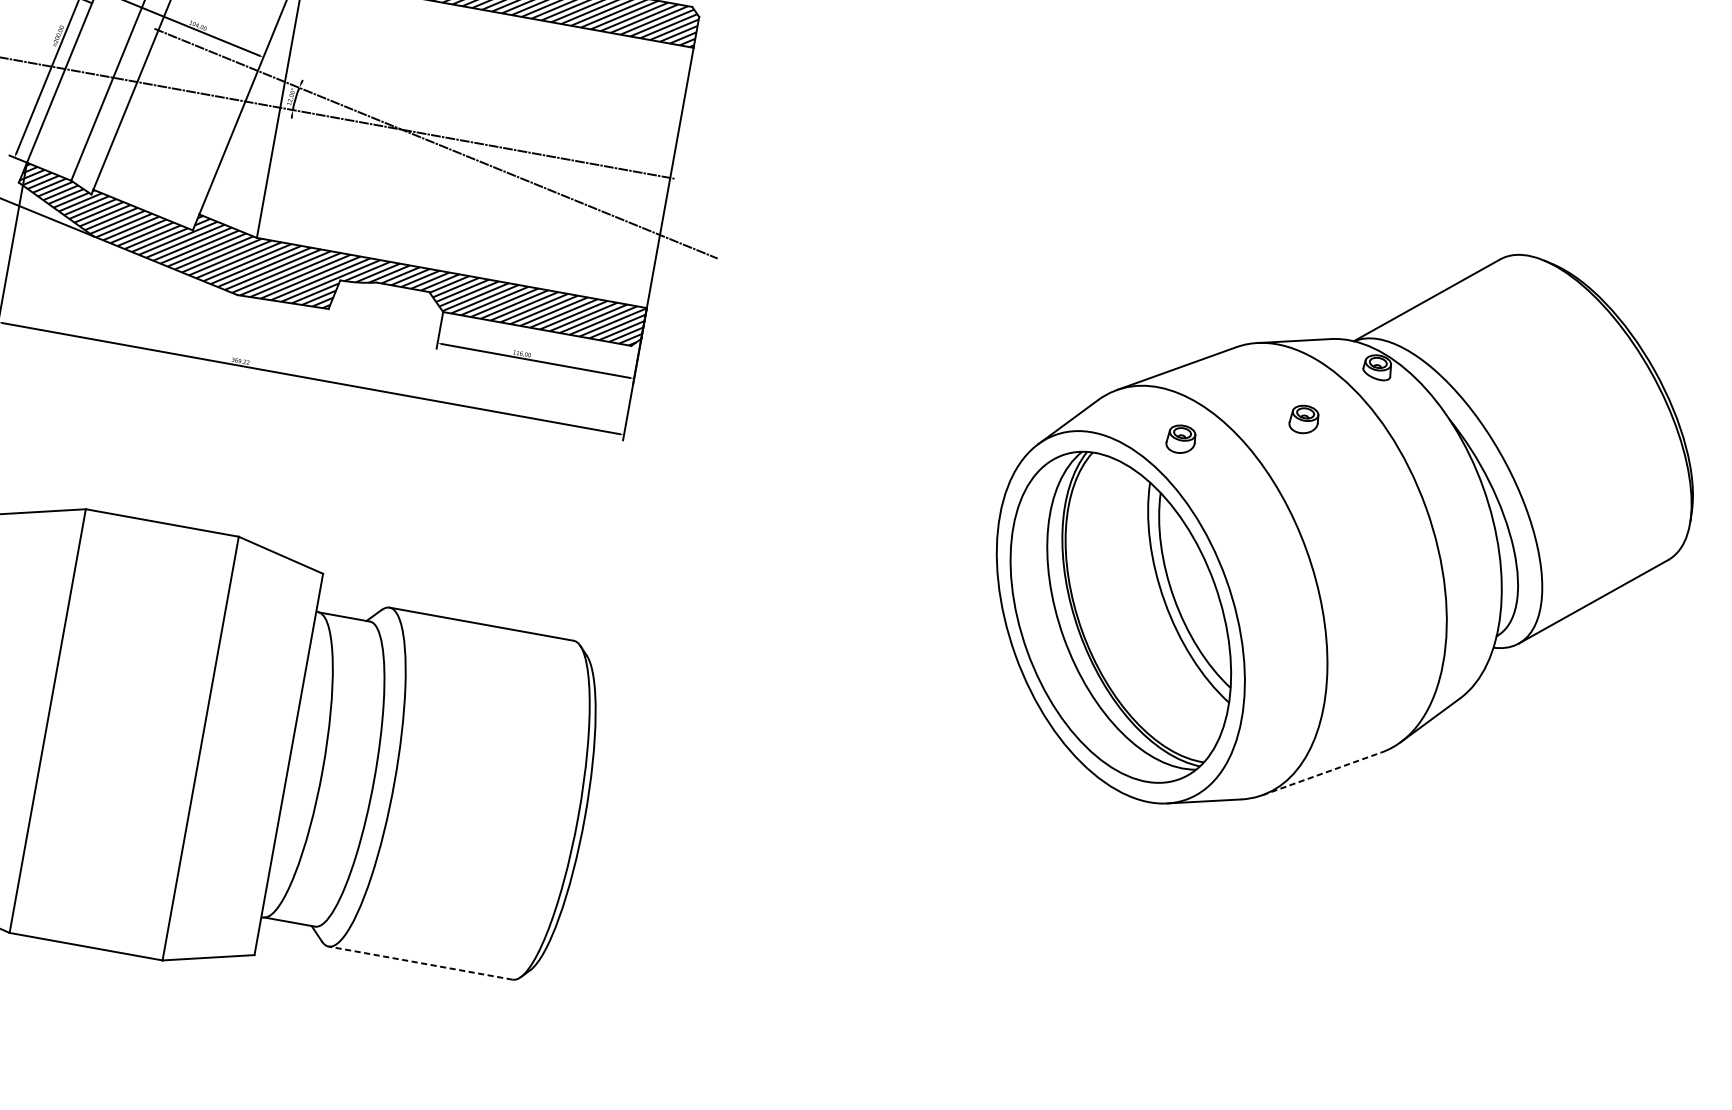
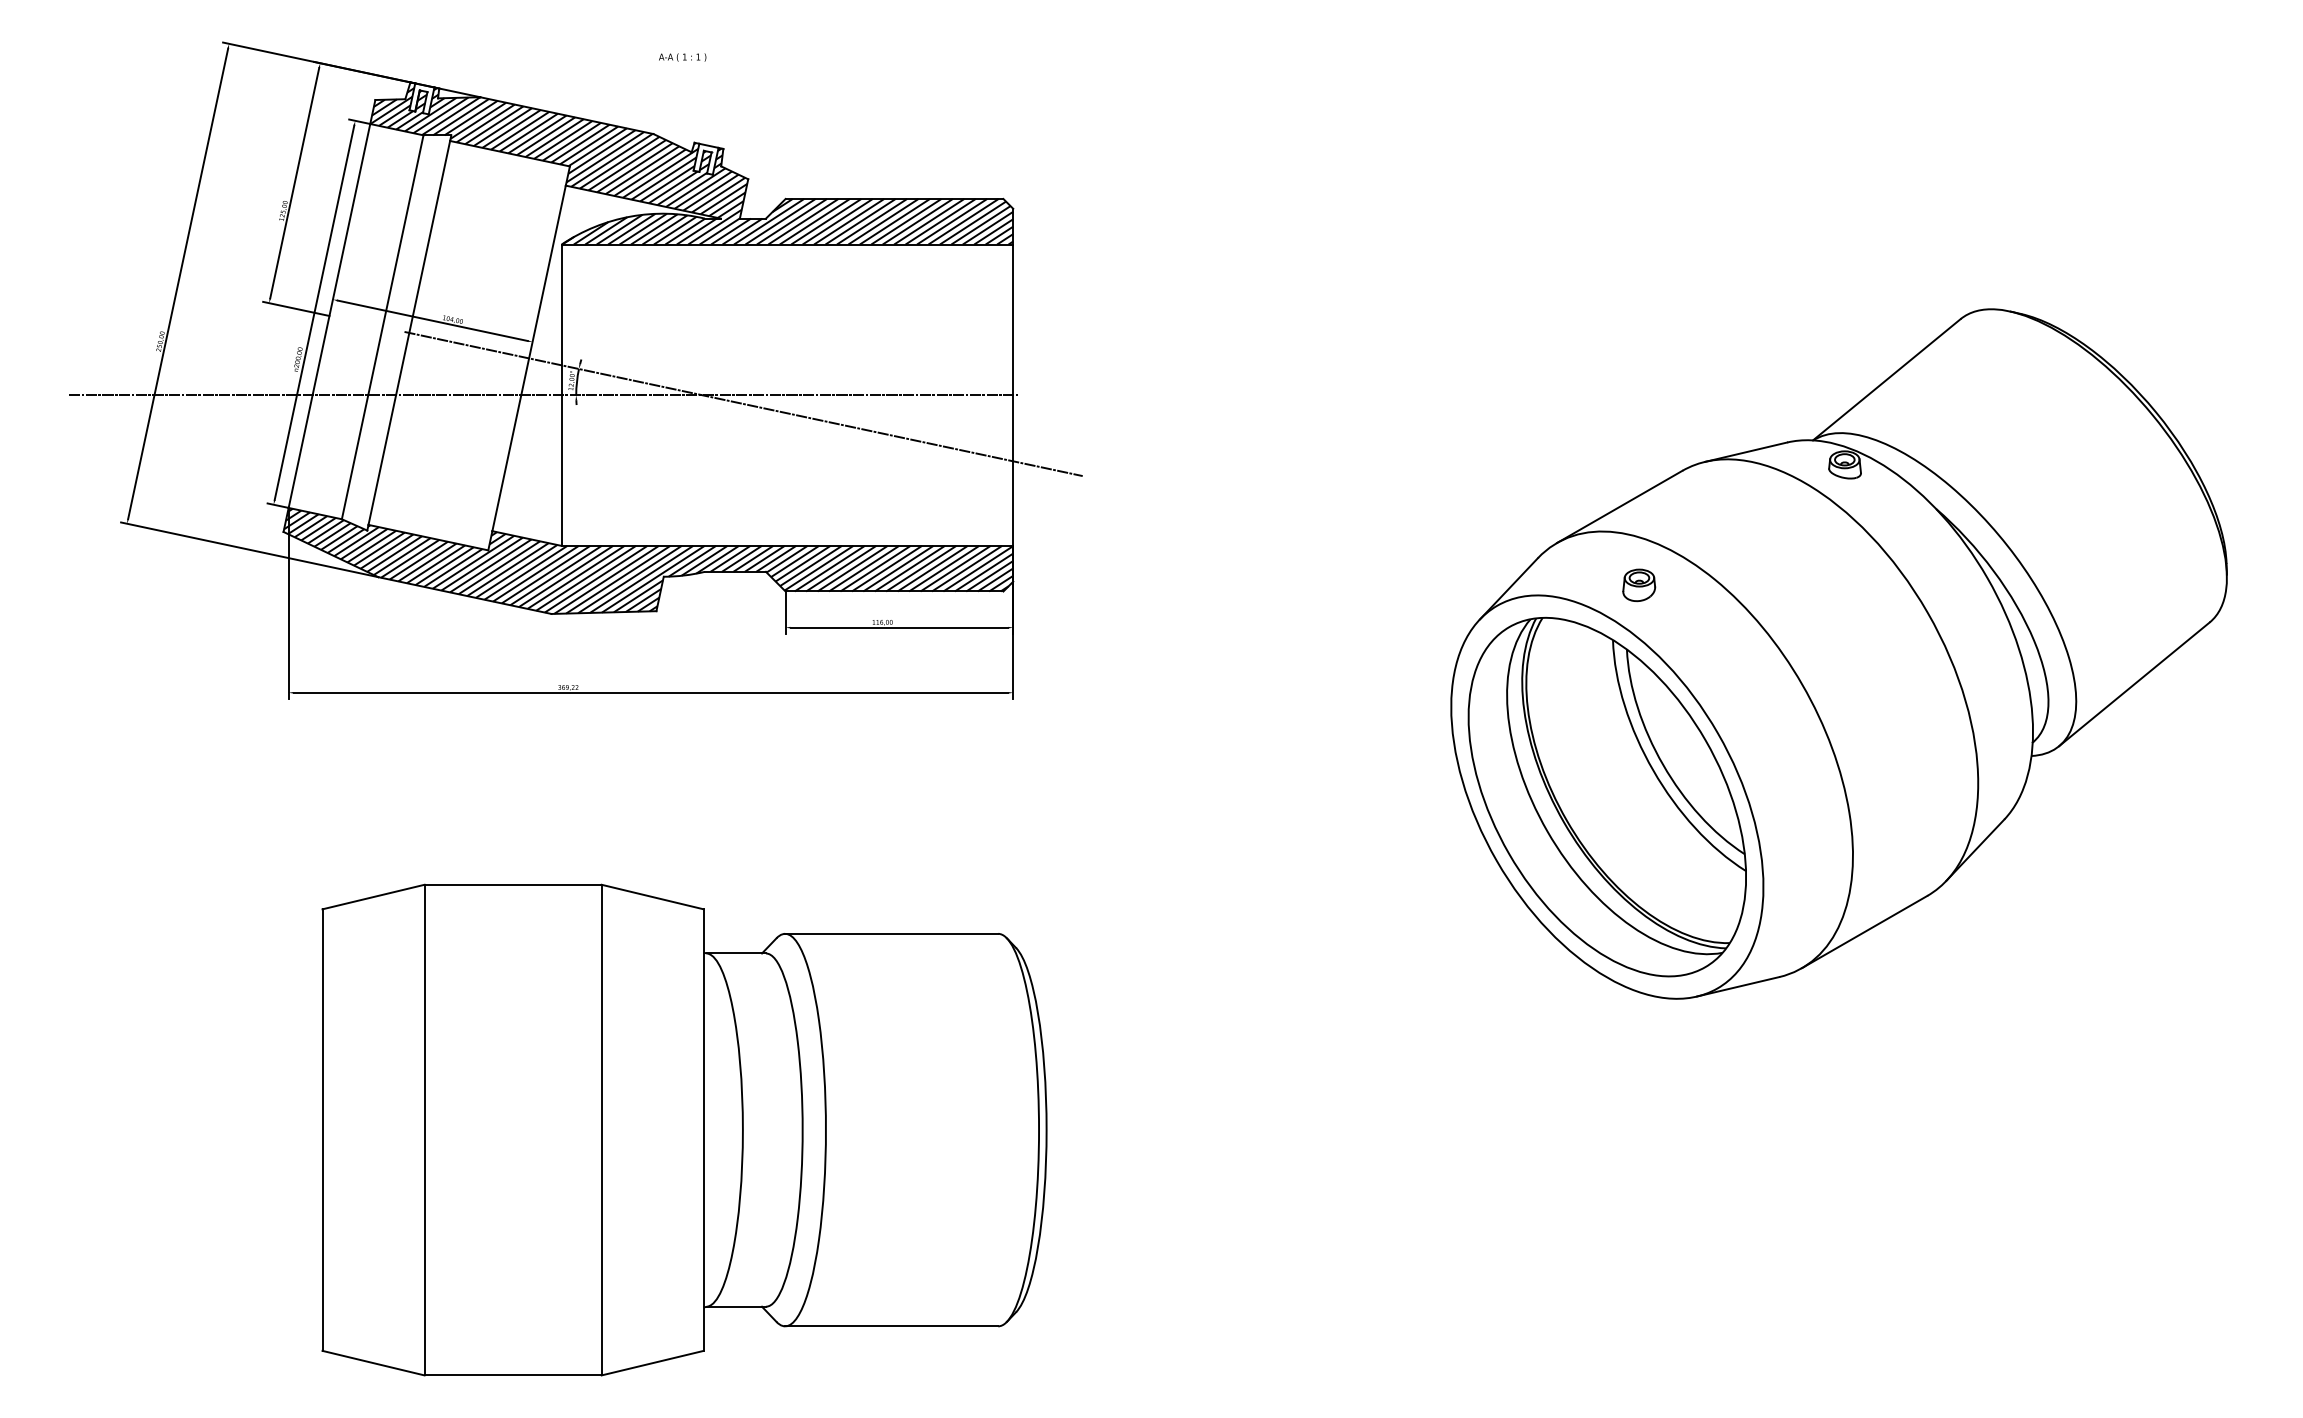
part: (1304, 419) -> (1773, 538), removed
line: (1322, 773) -> (1865, 931), dashed -> solid
line: (420, 963) -> (891, 1326), dashed -> solid

